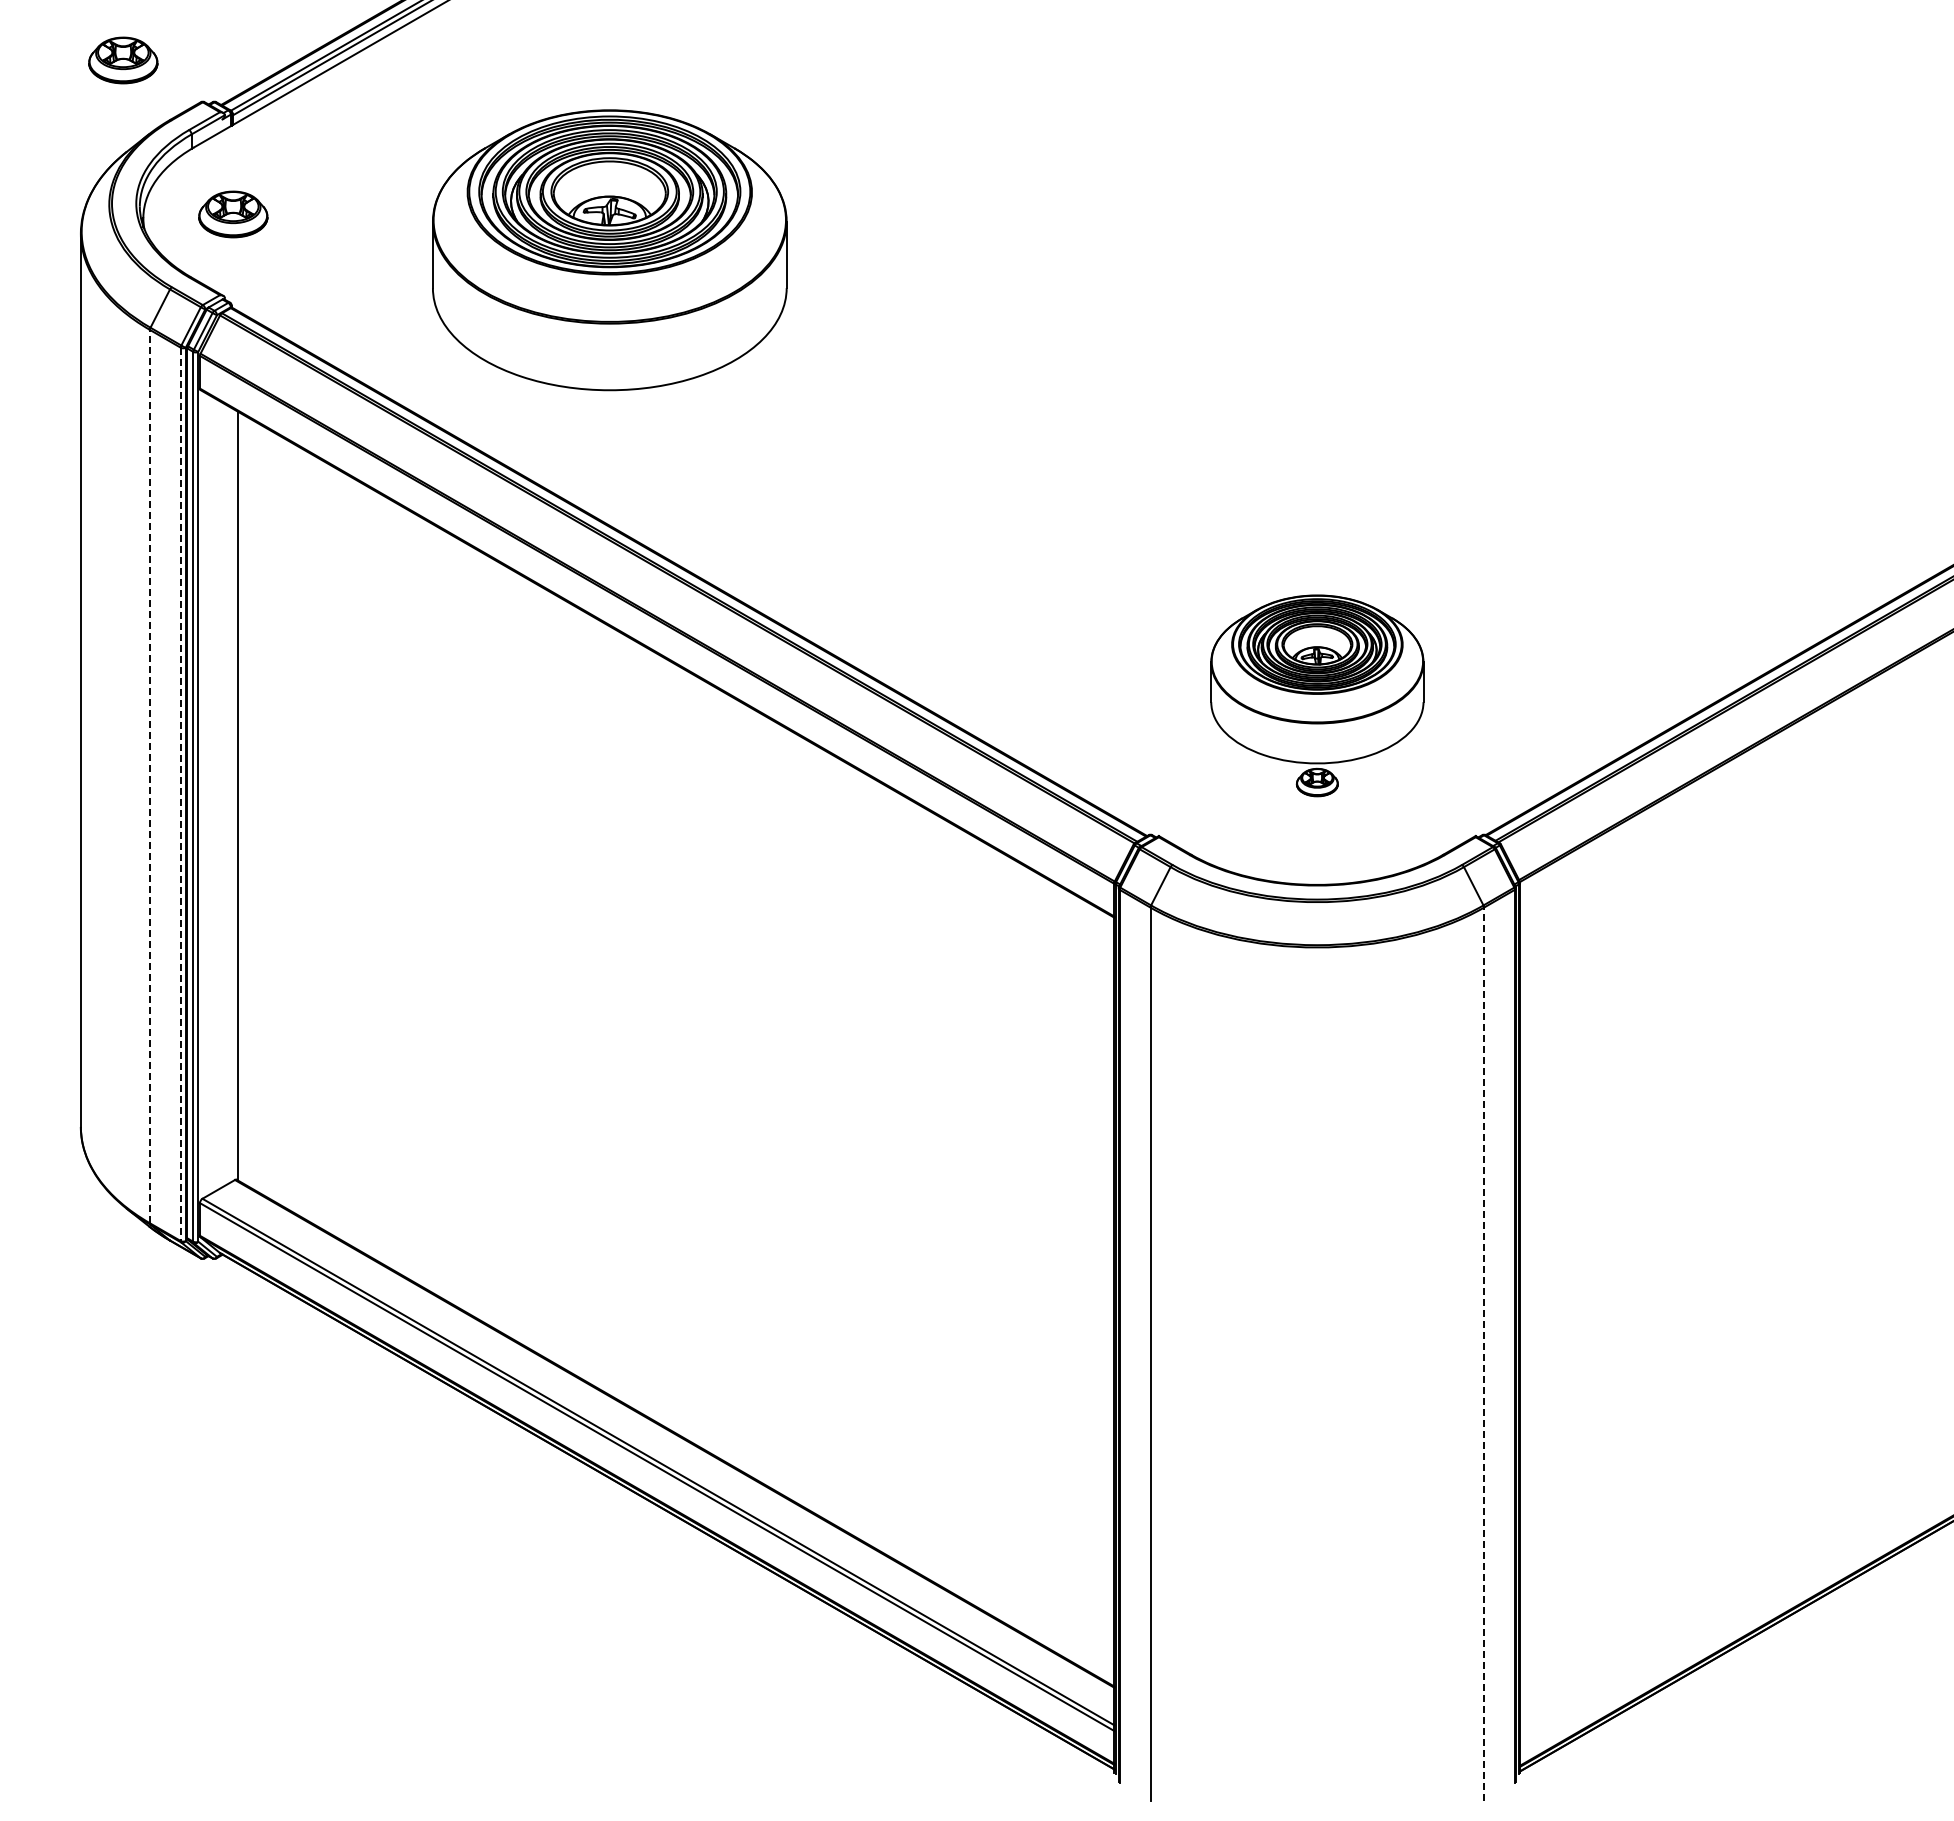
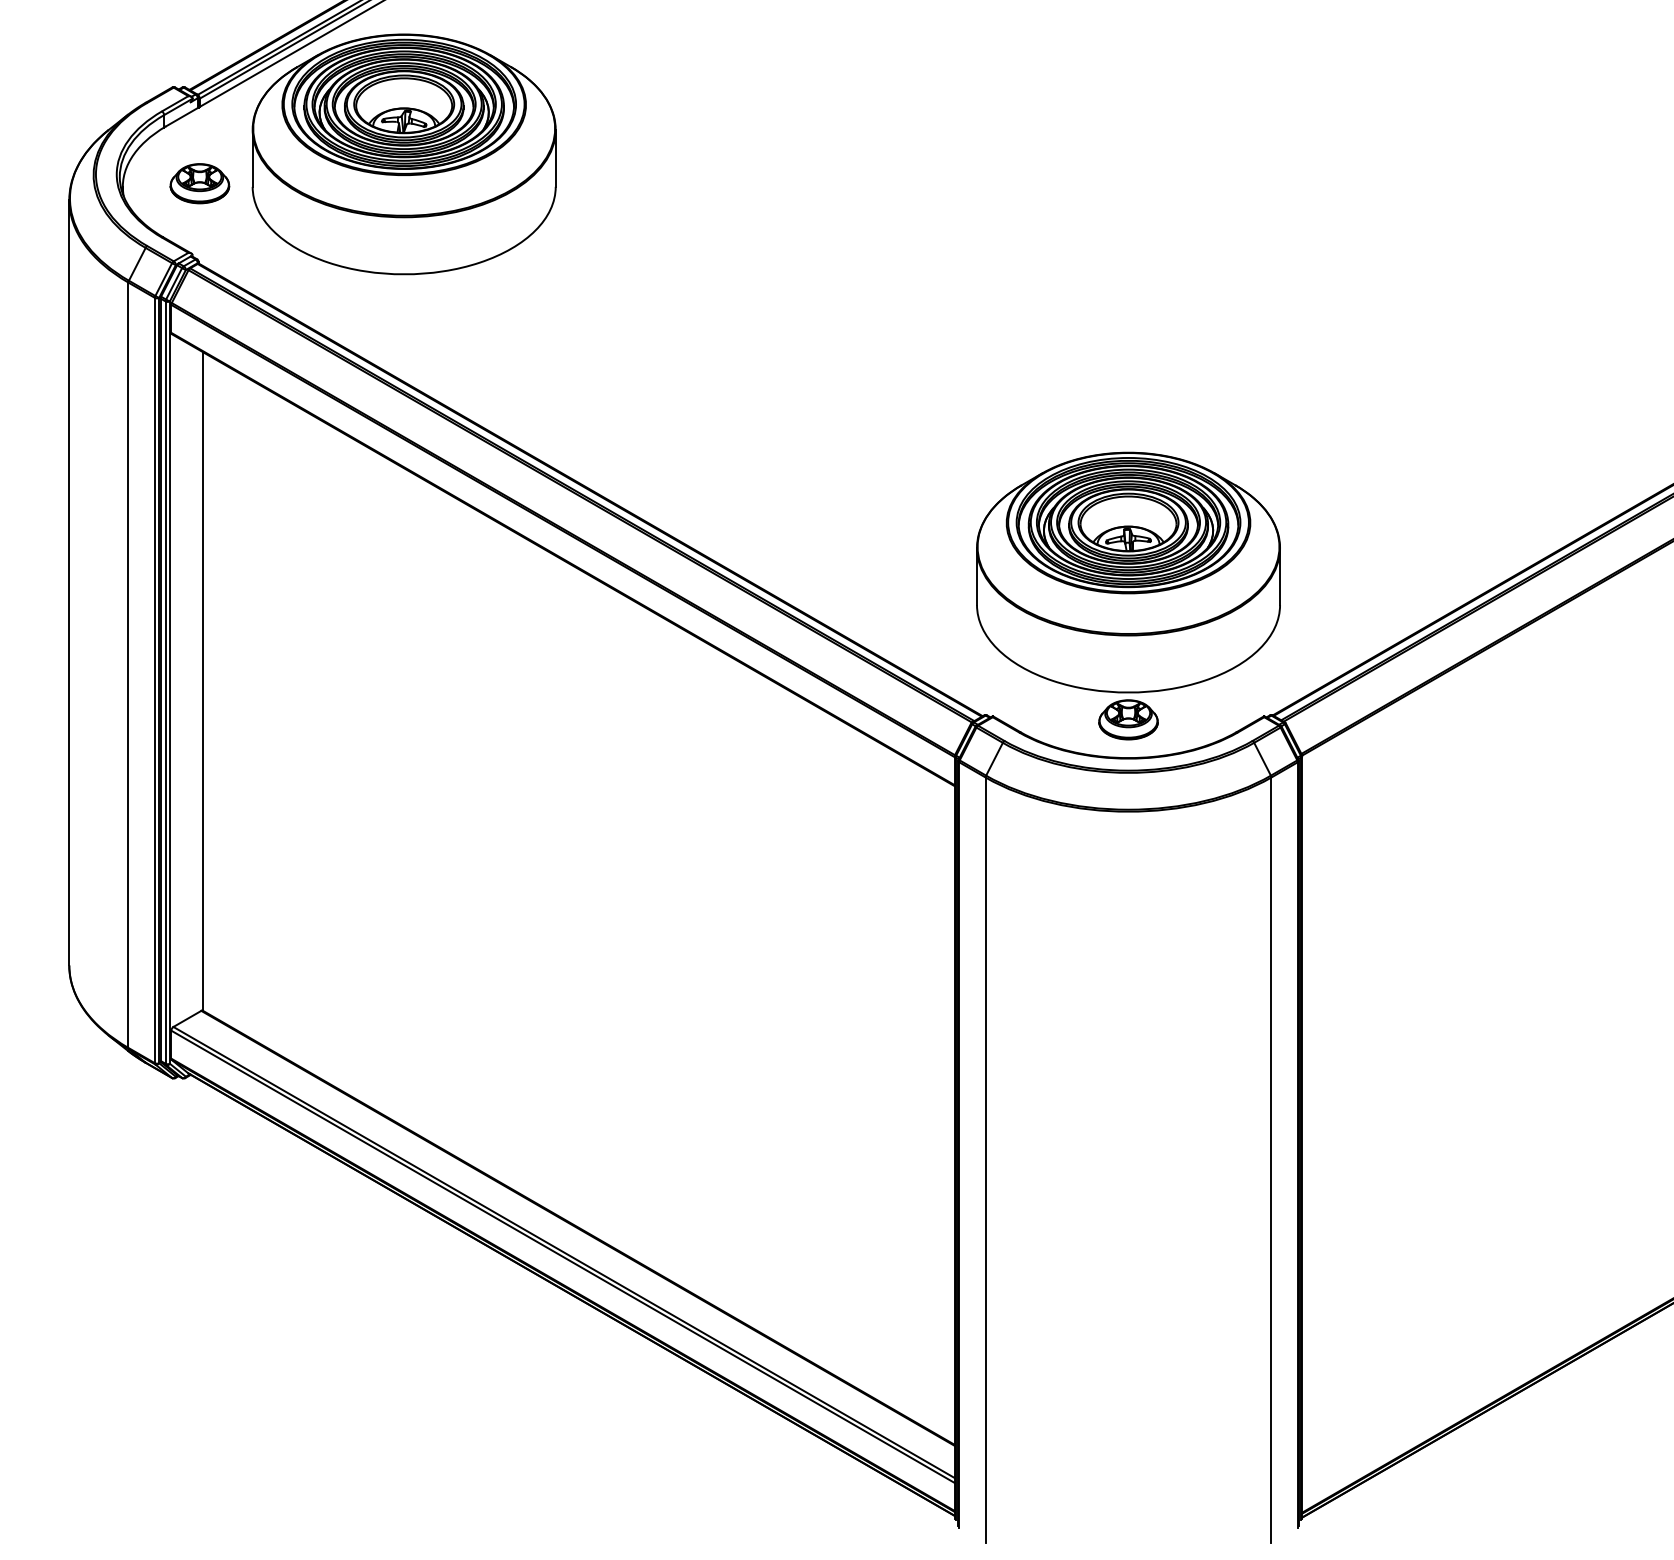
part: (123, 60) -> (105, 51), removed
part: (609, 250) -> (403, 154), moved
part: (1317, 695) -> (1128, 595), size x1.67
line: (149, 776) -> (128, 665), dashed -> solid
line: (180, 794) -> (154, 680), dashed -> solid
line: (1484, 1354) -> (1271, 1160), dashed -> solid

